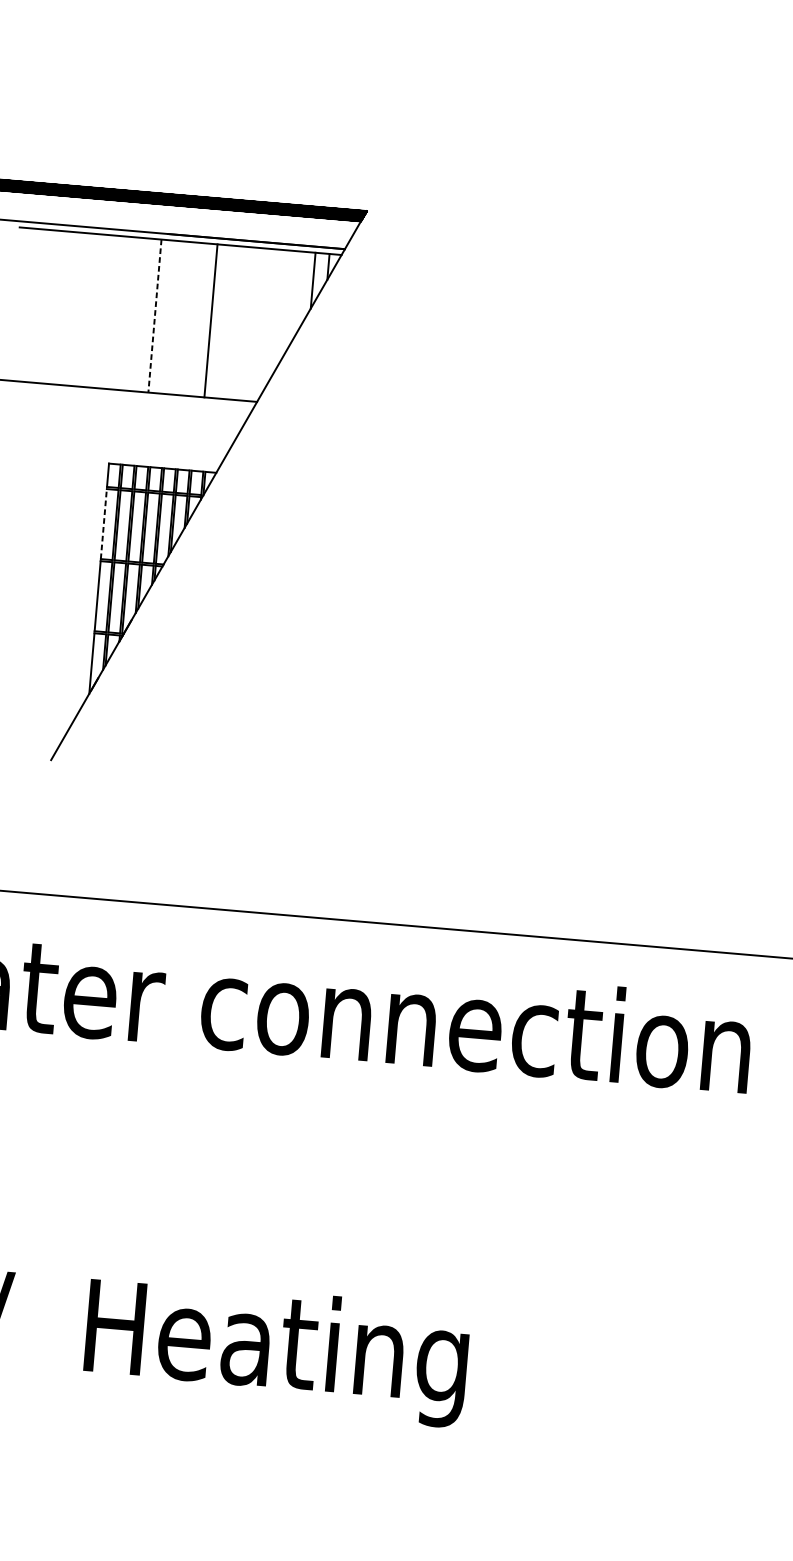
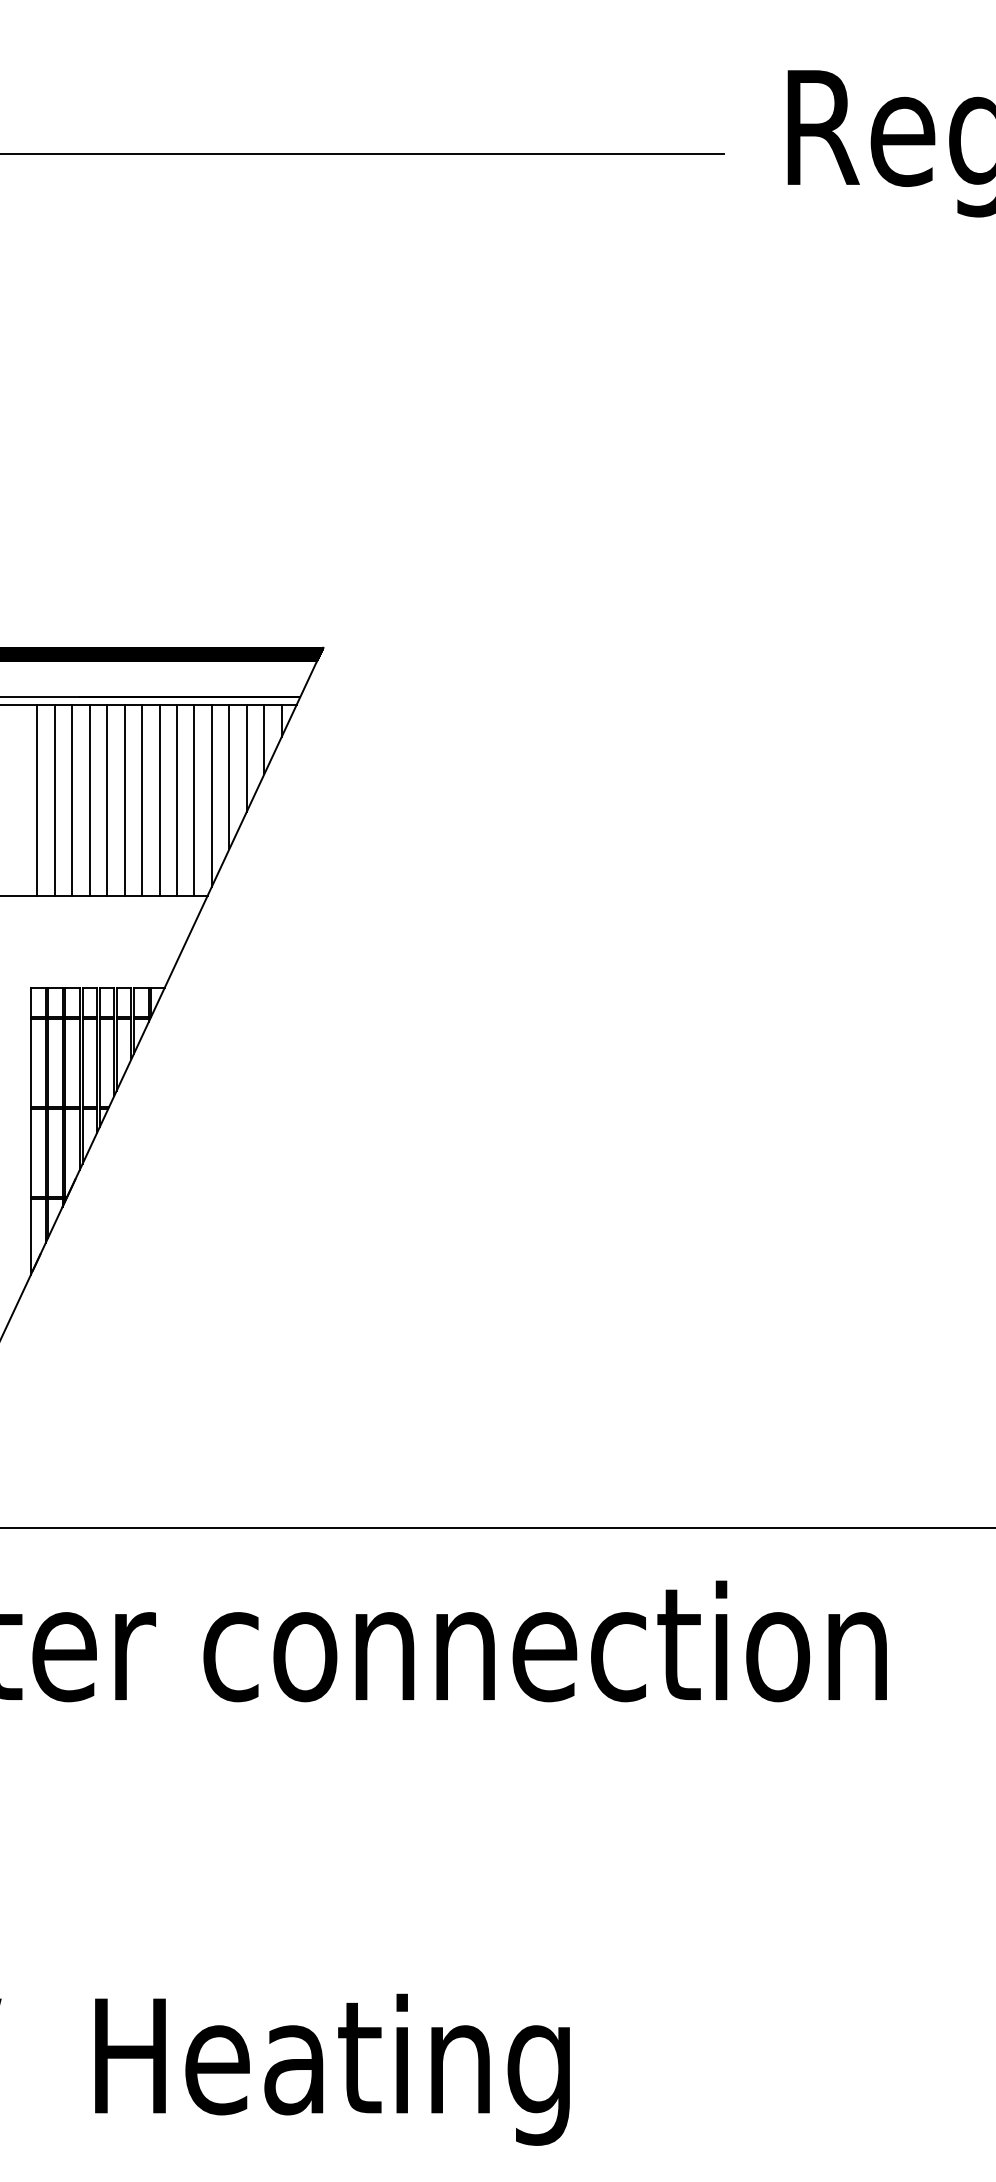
line: (297, 293) -> (246, 757), added
line: (282, 307) -> (229, 776), added
line: (127, 313) -> (37, 799), added
line: (140, 314) -> (54, 799), added
line: (155, 316) -> (72, 800), dashed -> solid
line: (168, 316) -> (89, 799), added
line: (183, 317) -> (107, 799), added
line: (196, 319) -> (124, 799), added
line: (225, 321) -> (159, 799), added
line: (267, 321) -> (211, 795), added
line: (238, 322) -> (176, 799), added
line: (253, 323) -> (194, 799), added
line: (104, 524) -> (31, 1063), dashed -> solid

